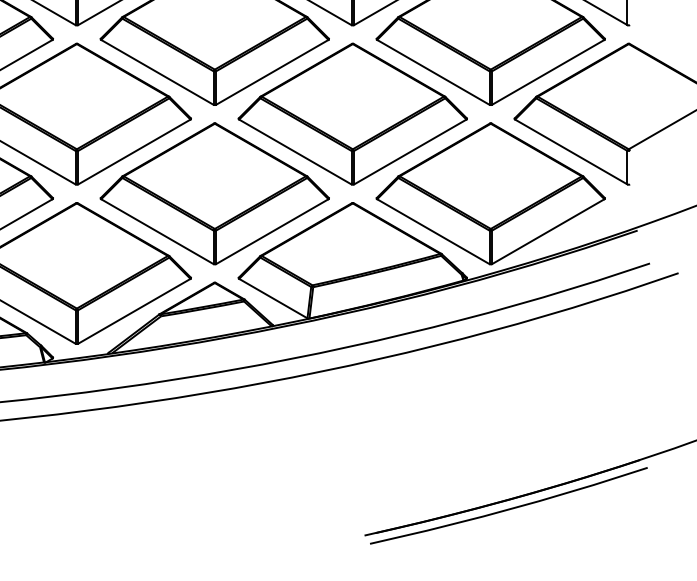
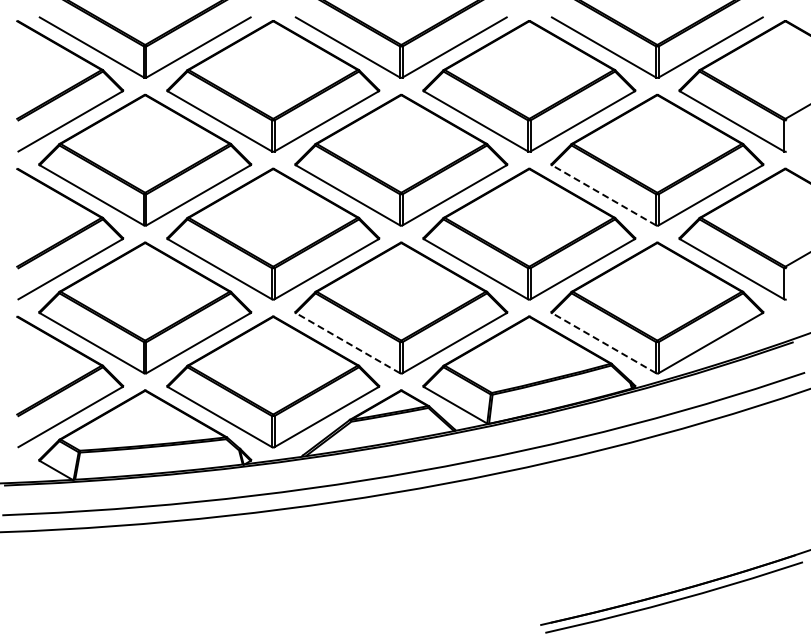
line: (432, 72) -> (603, 195), solid -> dashed
line: (156, 230) -> (347, 342), solid -> dashed
line: (432, 230) -> (603, 342), solid -> dashed

